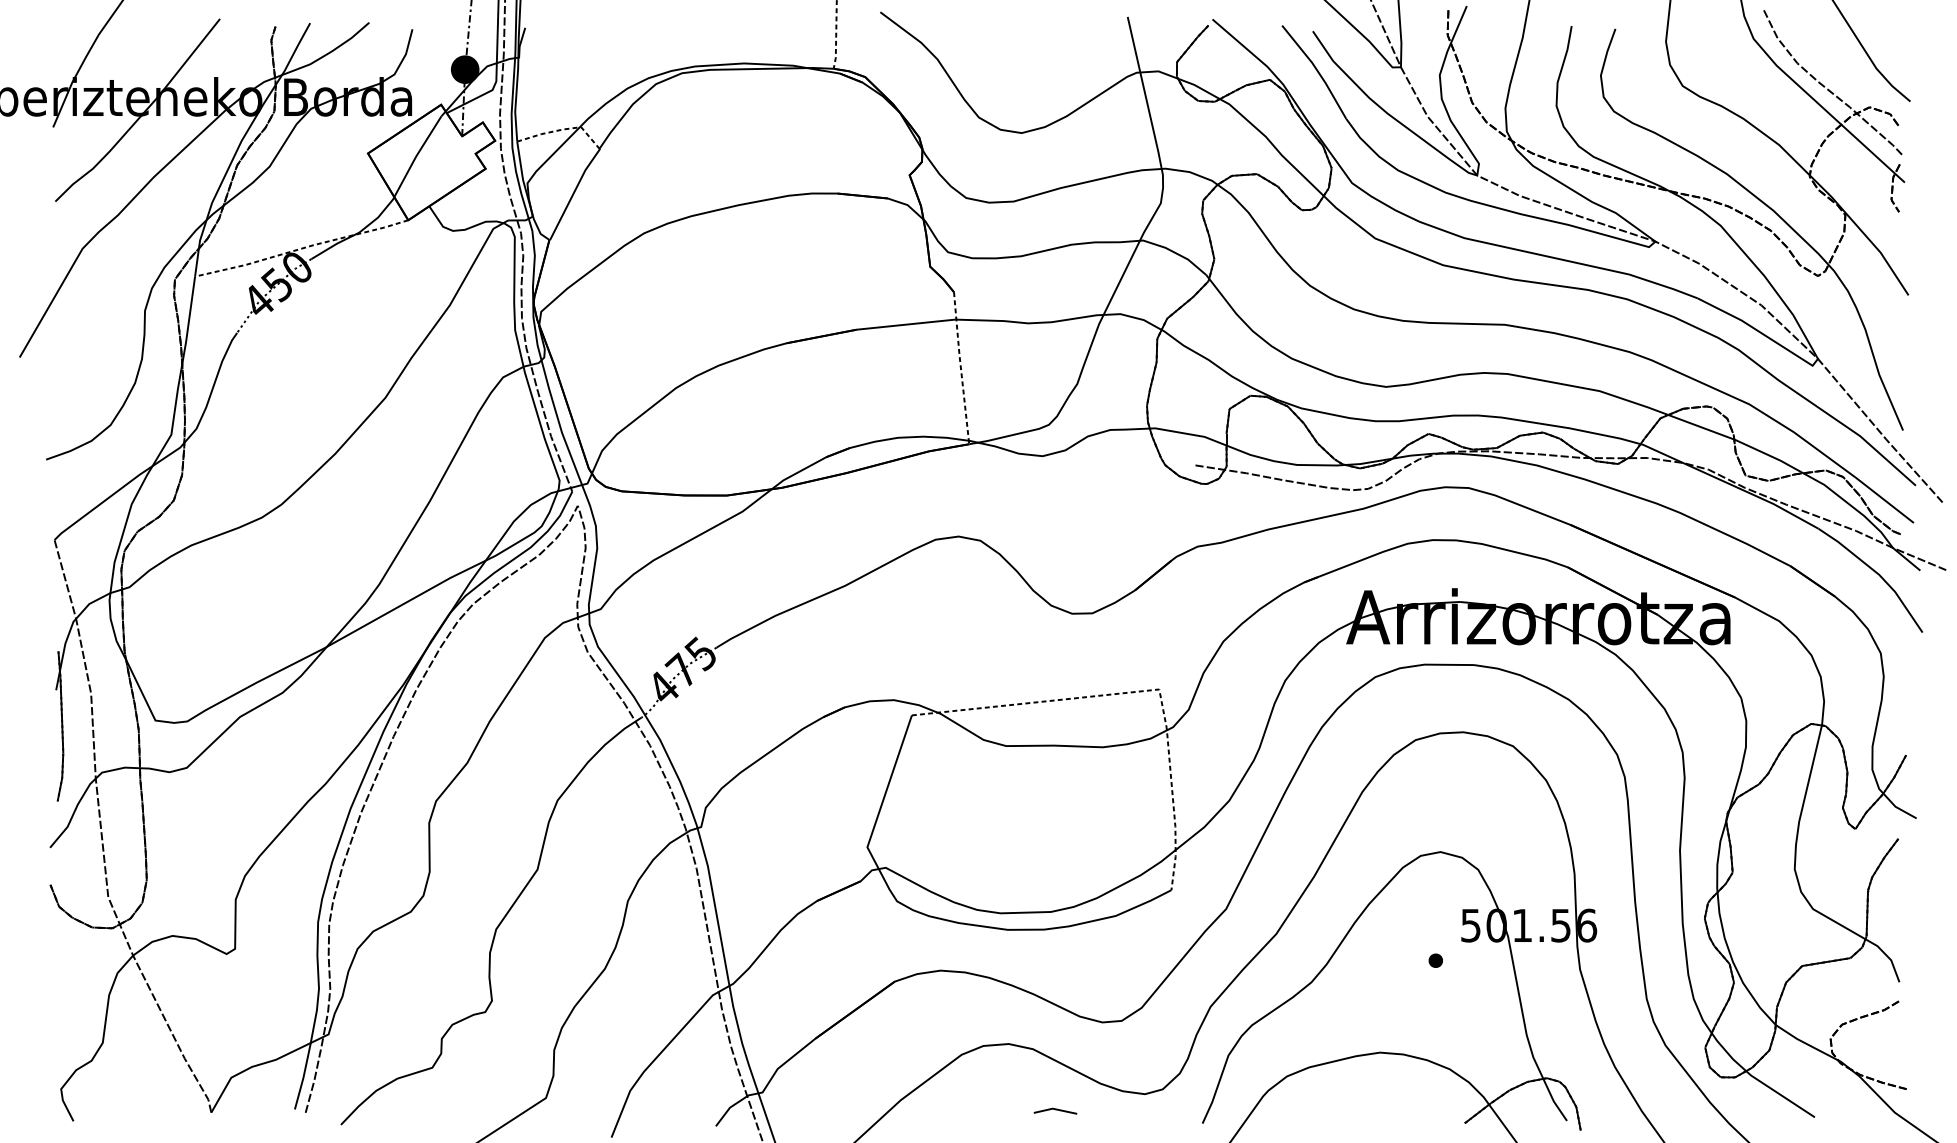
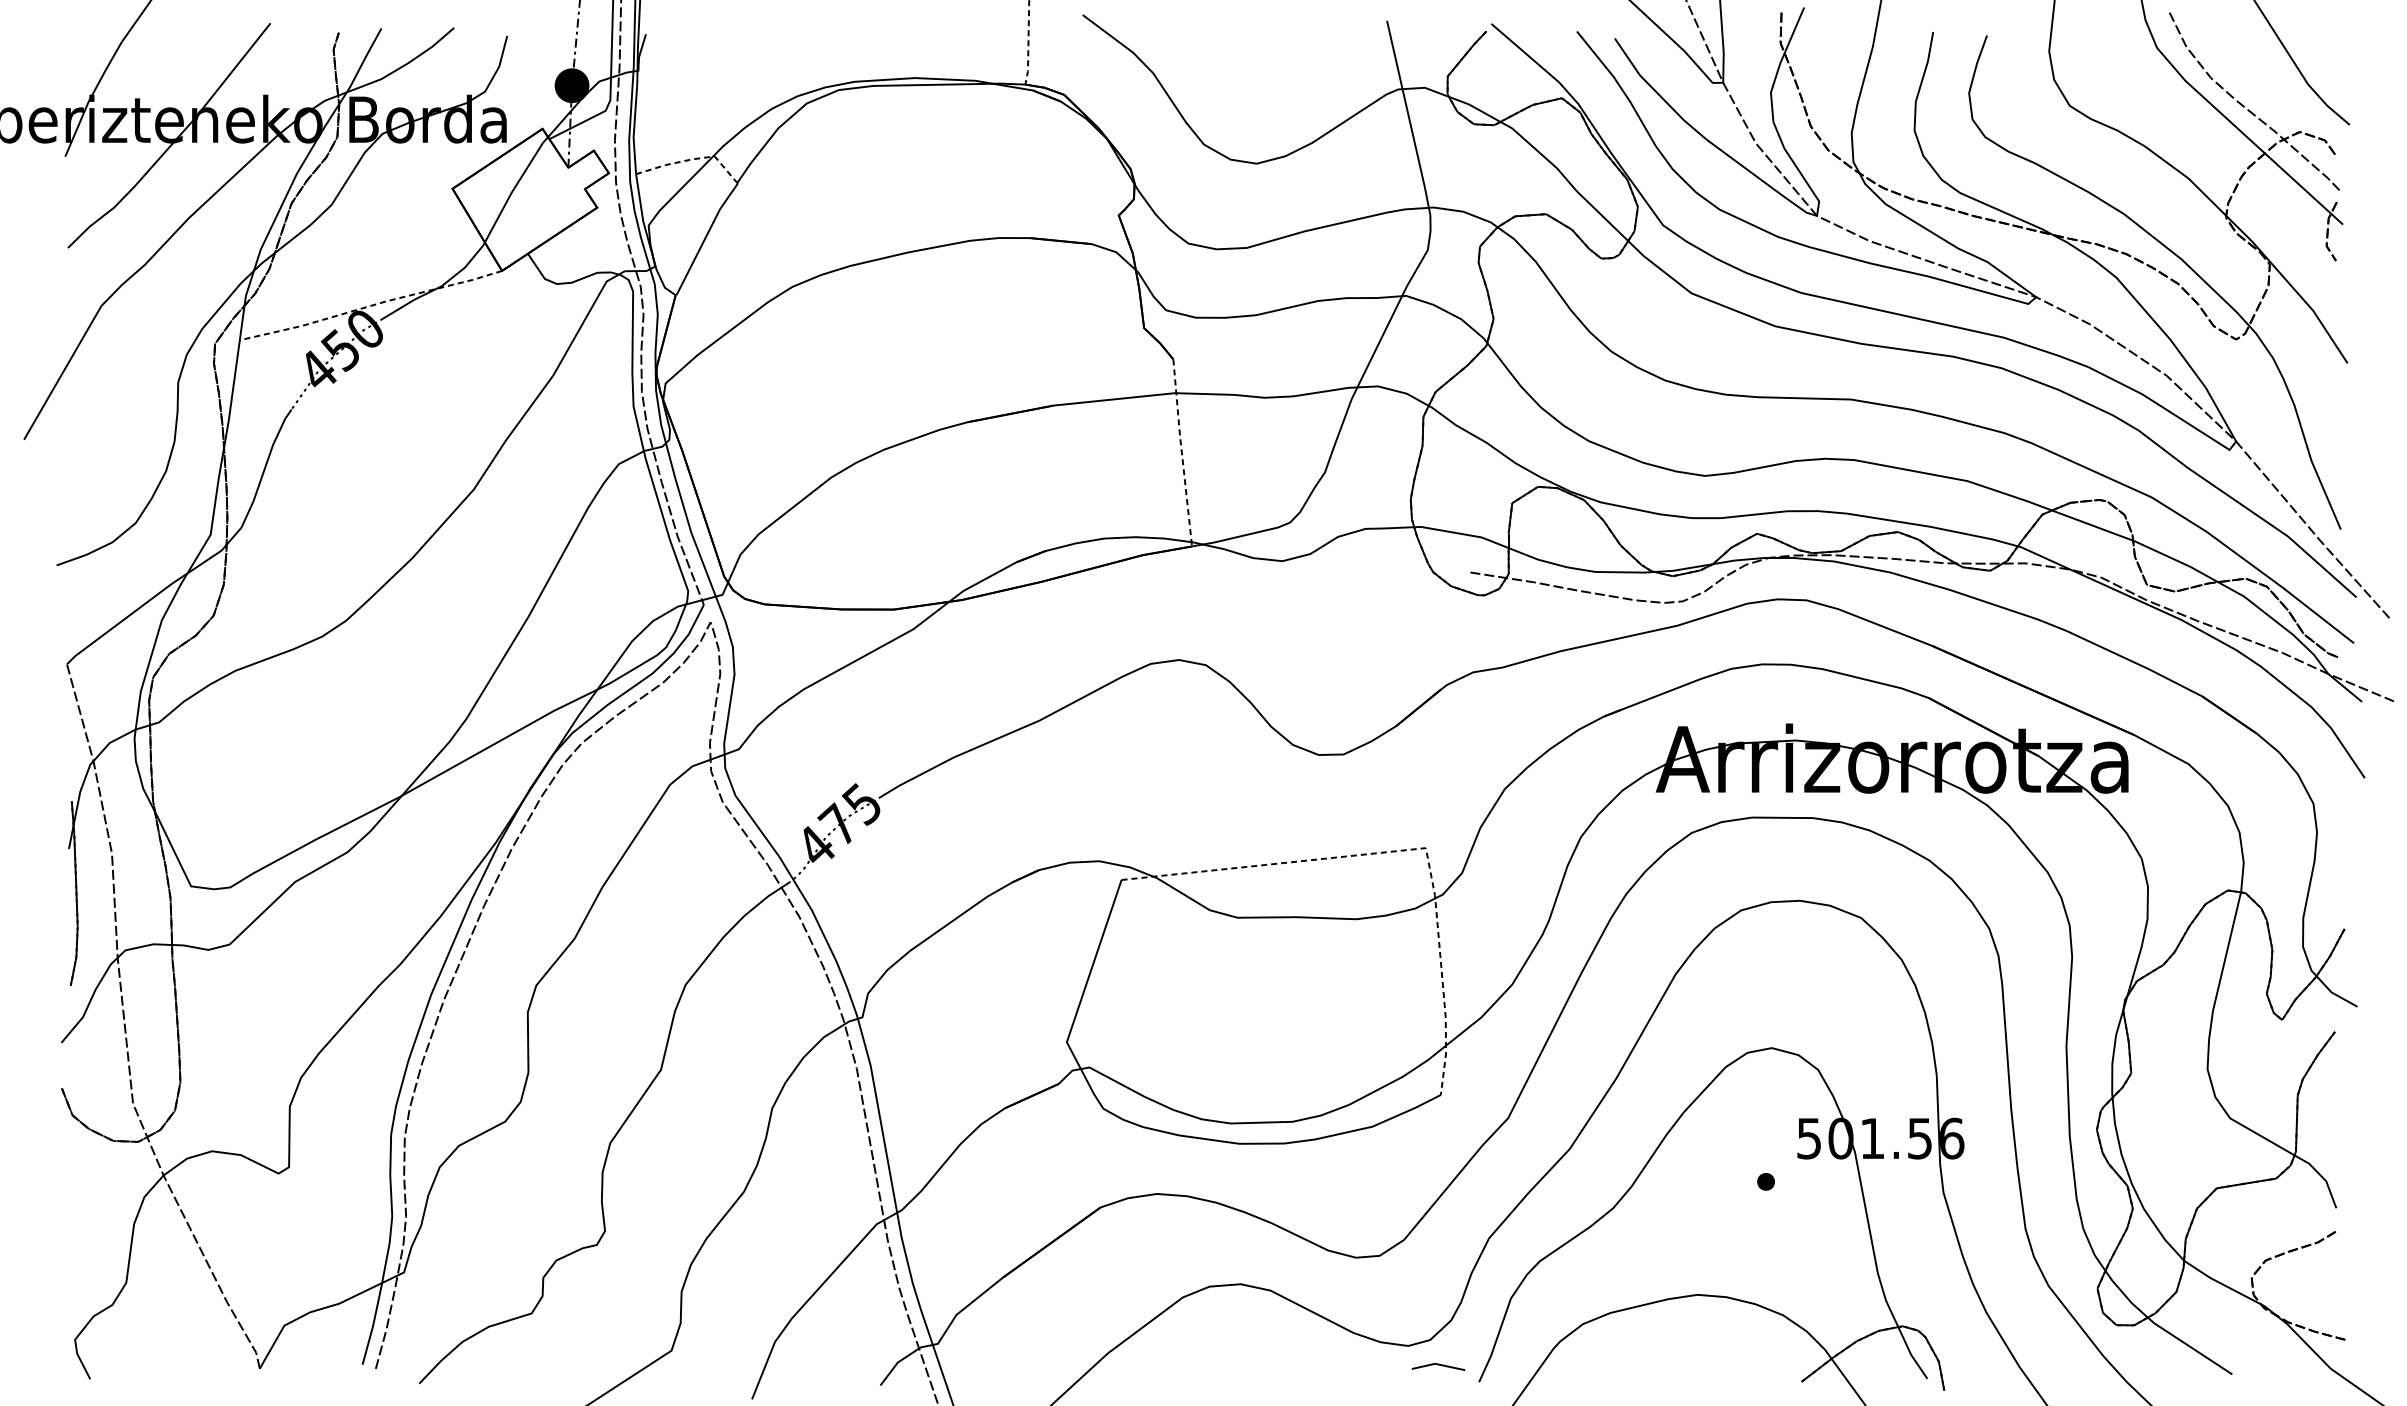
line: (1055, 1110) -> (1438, 1366), moved

